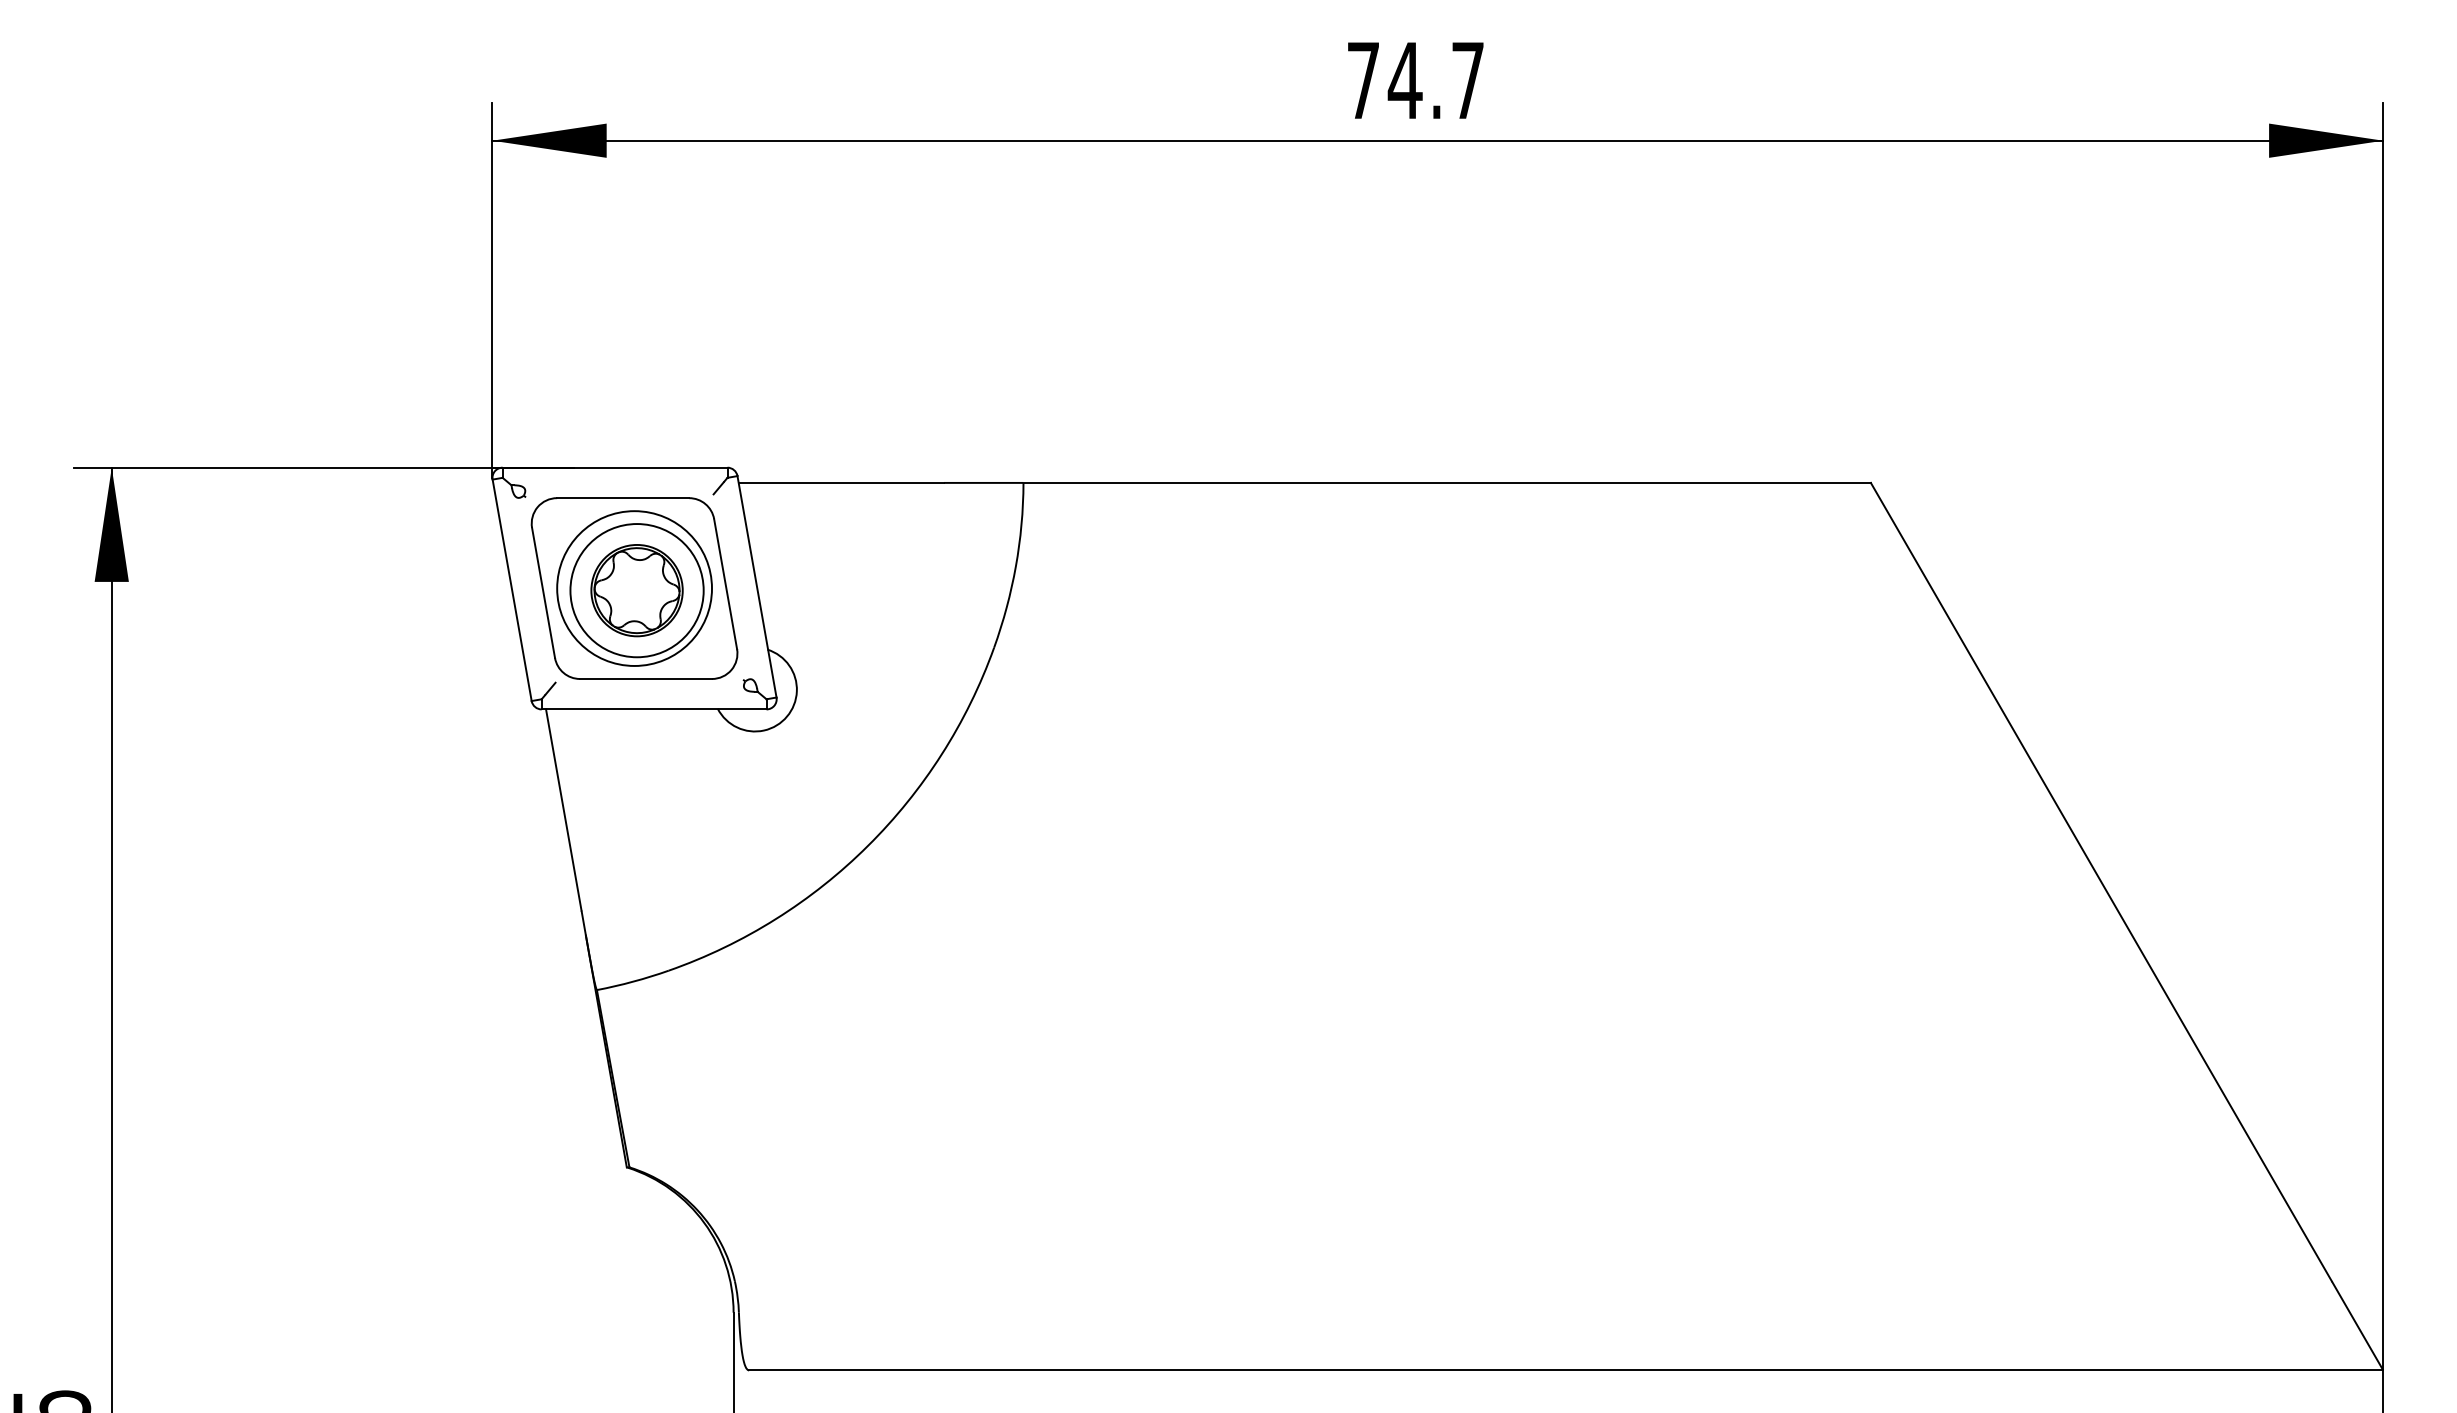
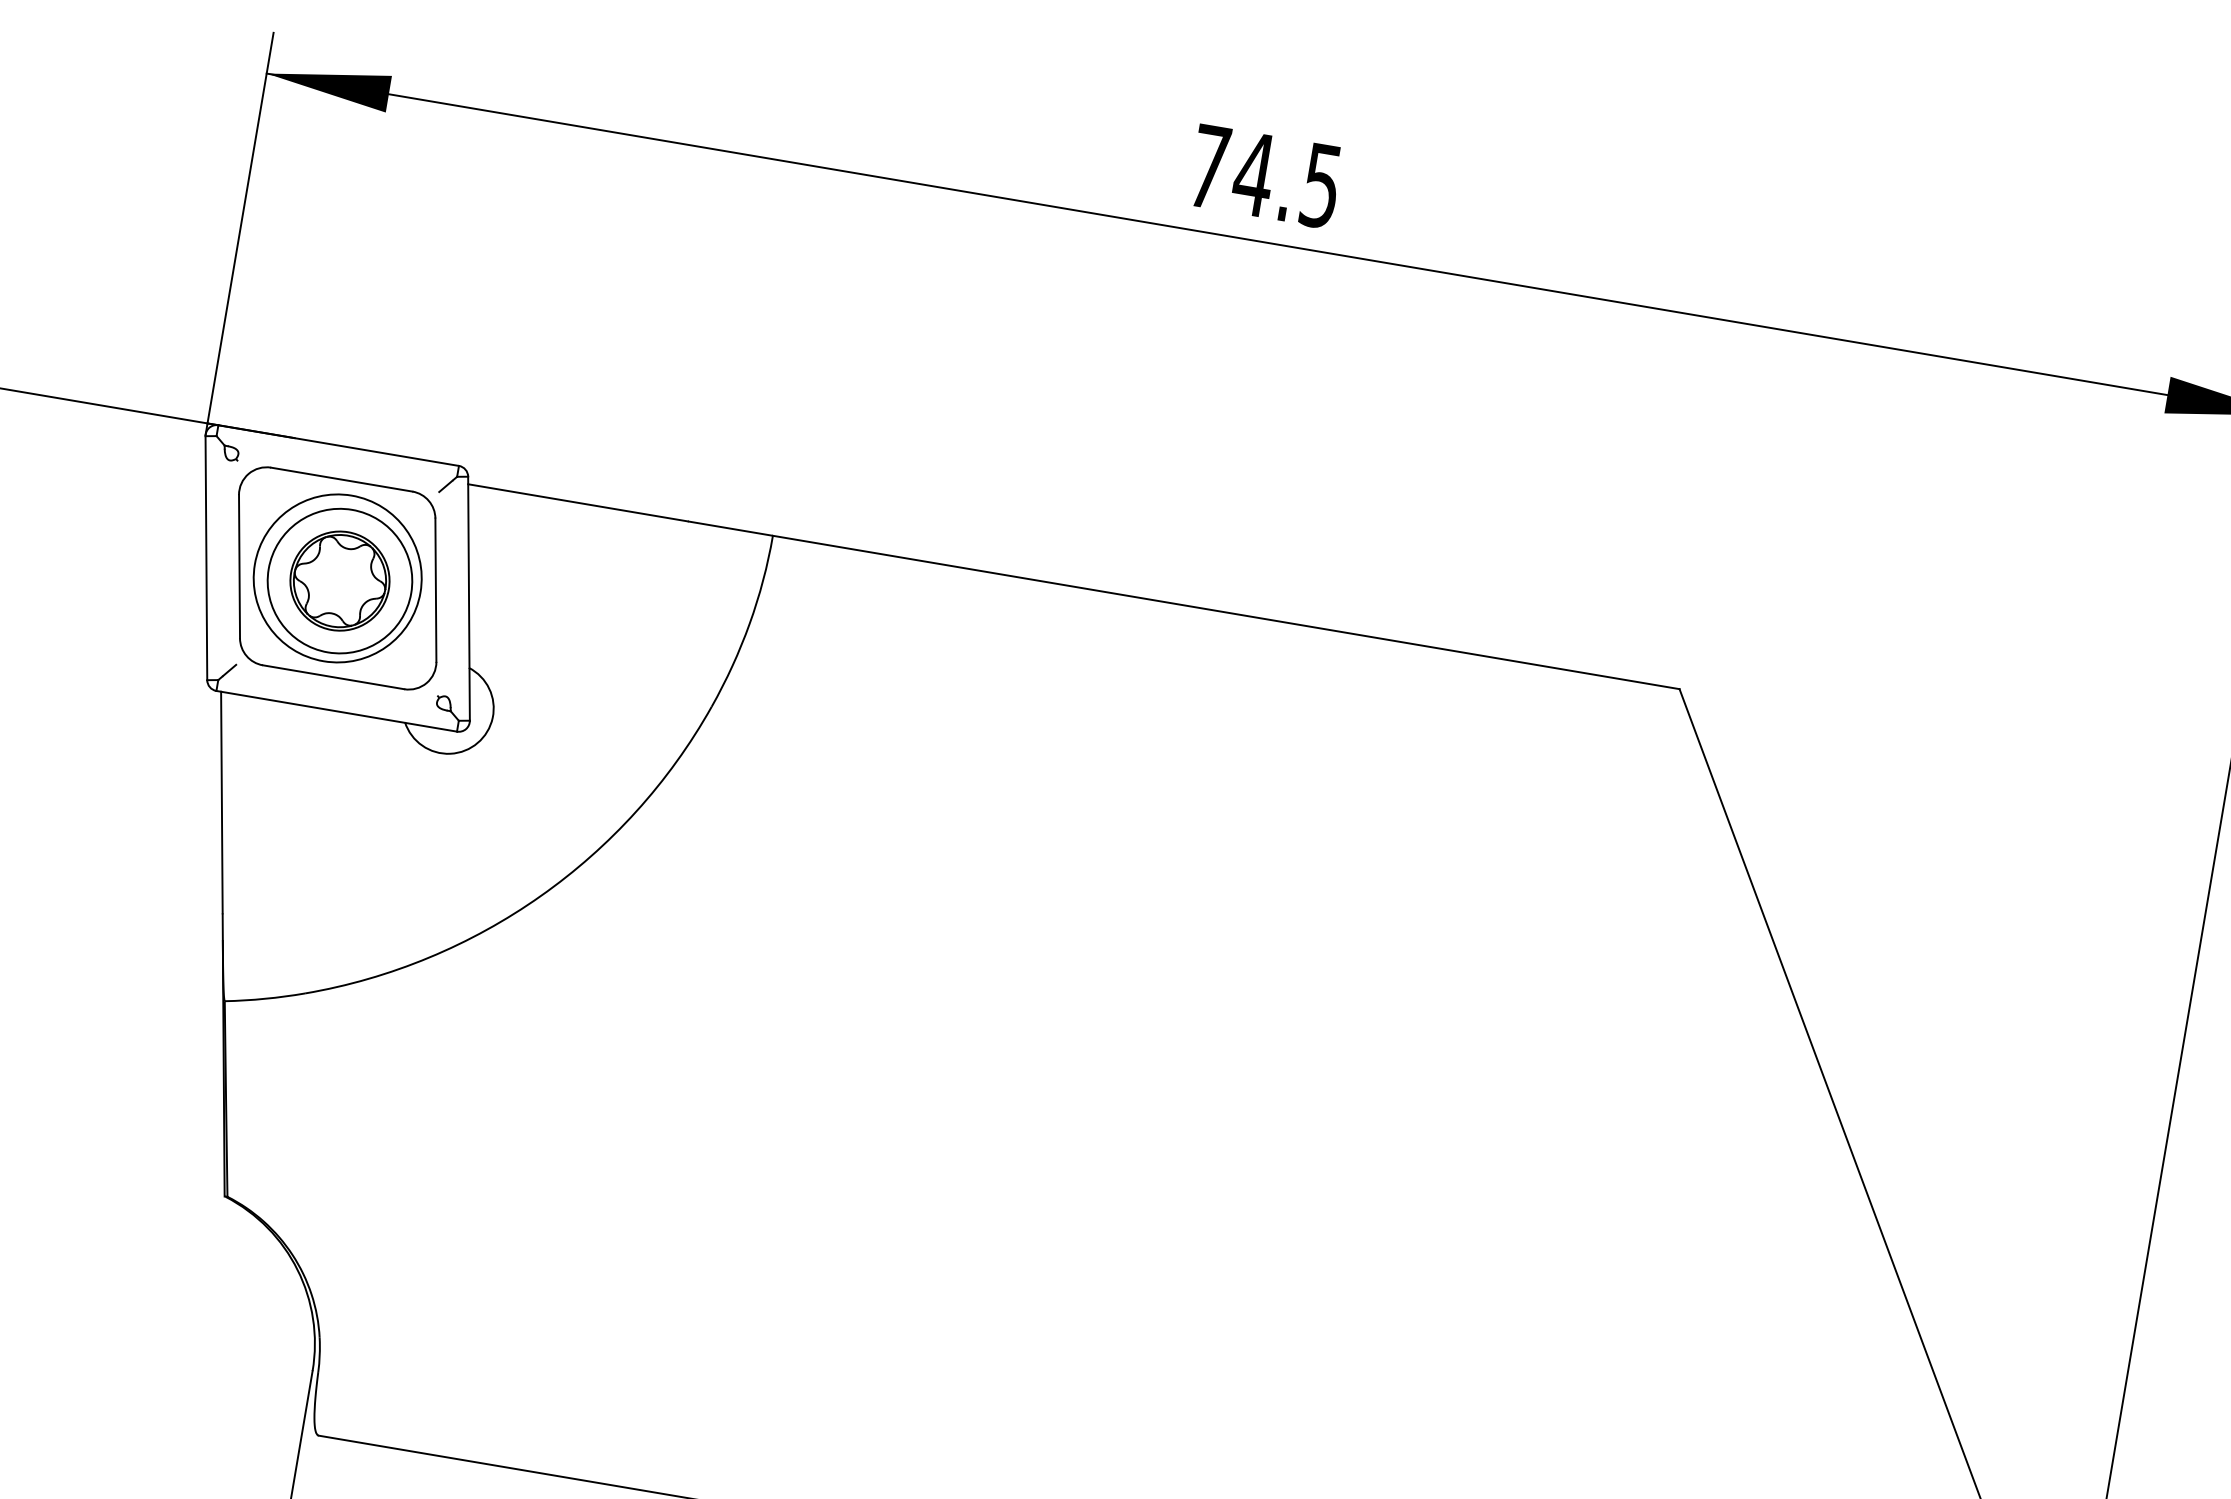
text: (1467, 81) -> (1320, 186), 74.7 -> 74.5

